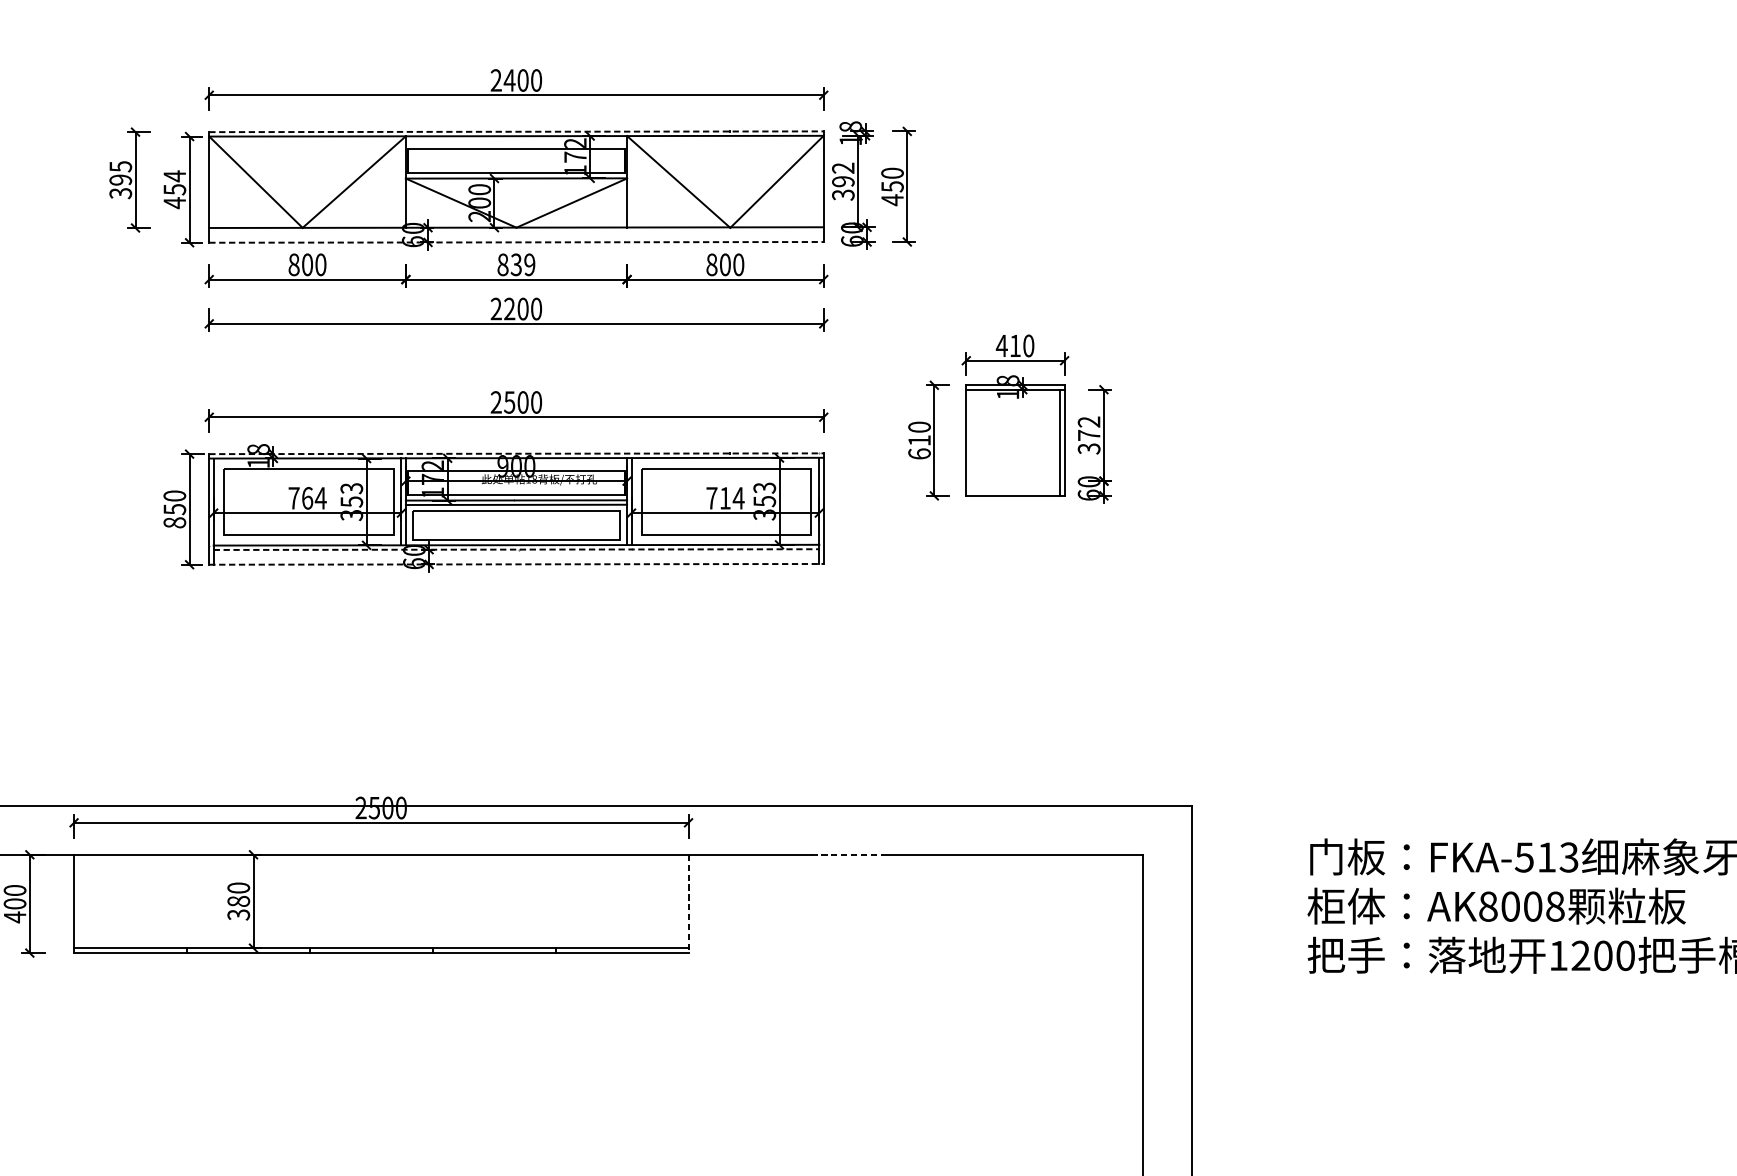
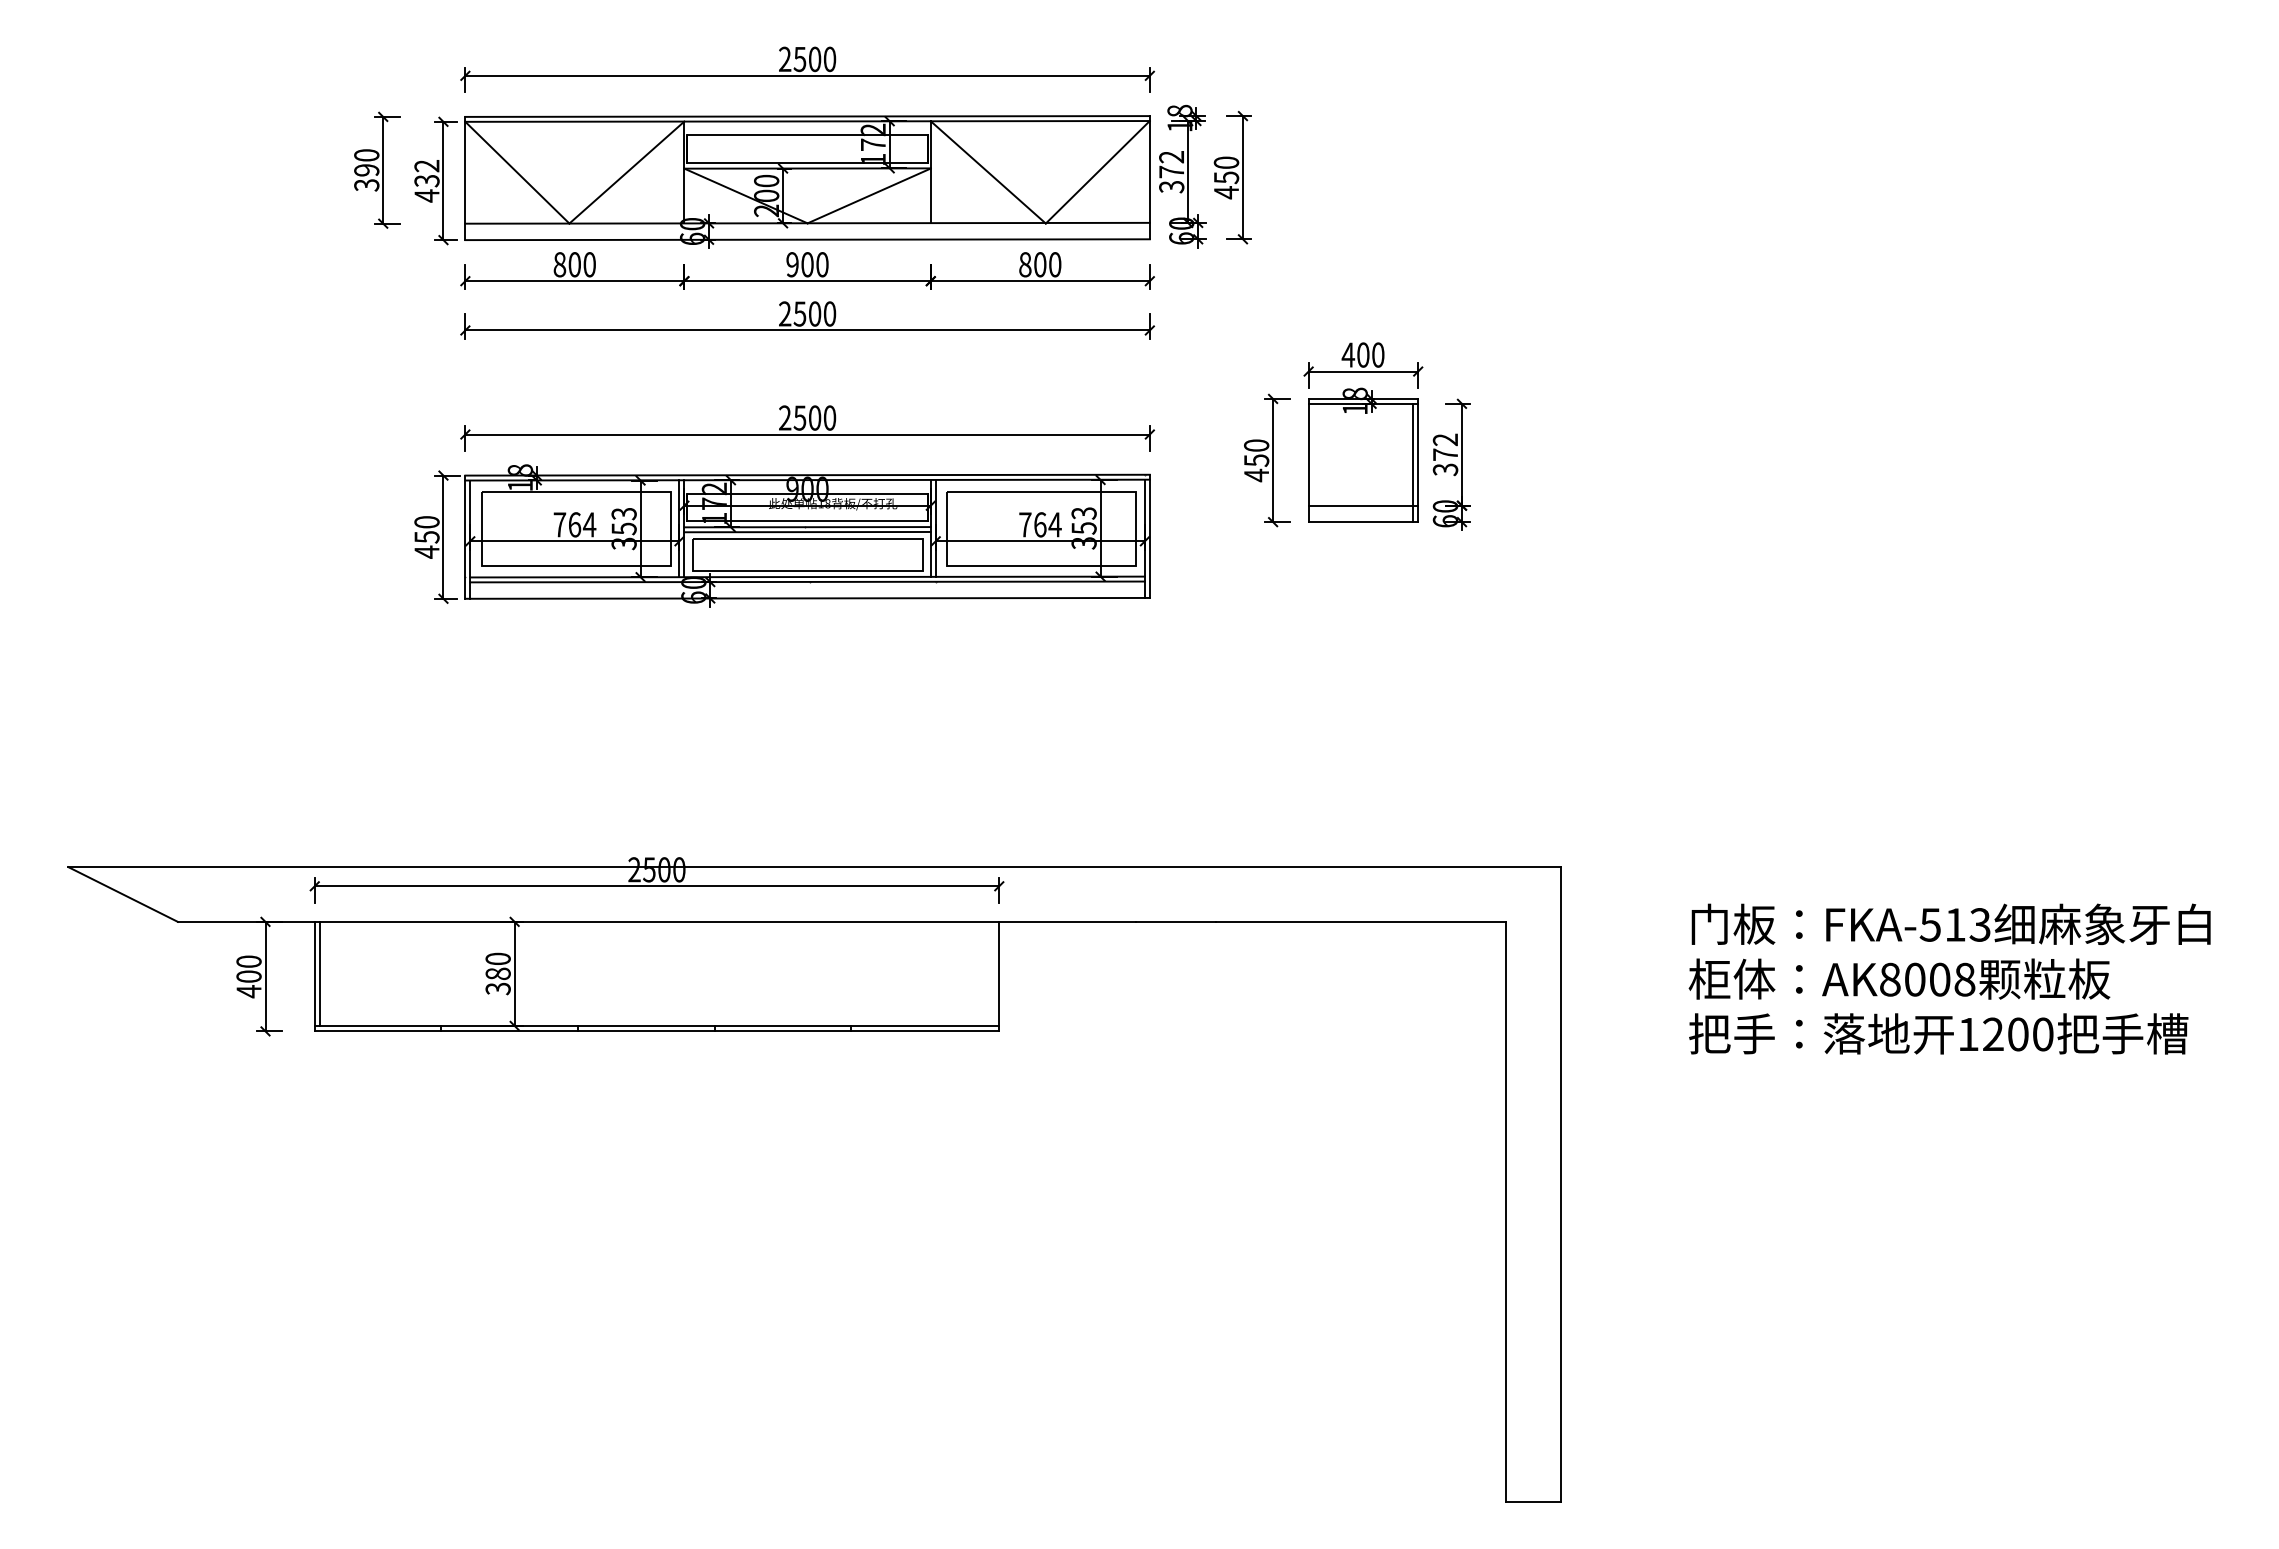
text: (509, 80) -> (799, 59), 2400 -> 2500
line: (517, 131) -> (808, 116), dashed -> solid
text: (120, 166) -> (366, 155), 395 -> 390
text: (843, 181) -> (1171, 171), 392 -> 372
text: (174, 182) -> (426, 172), 454 -> 432
line: (517, 242) -> (808, 239), dashed -> solid
text: (516, 264) -> (807, 264), 839 -> 900
text: (509, 308) -> (799, 313), 2200 -> 2500
text: (1015, 345) -> (1363, 354), 410 -> 400
text: (919, 447) -> (1256, 468), 610 -> 450
line: (517, 454) -> (808, 475), dashed -> solid
line: (1015, 480) -> (1363, 505), added
text: (725, 498) -> (1040, 524), 714 -> 764
text: (174, 522) -> (426, 551), 850 -> 450
line: (517, 549) -> (808, 581), dashed -> solid
line: (517, 564) -> (808, 598), dashed -> solid
line: (846, 854) -> (1175, 921), dashed -> solid
line: (78, 901) -> (319, 973), added
line: (688, 903) -> (999, 976), dashed -> solid

